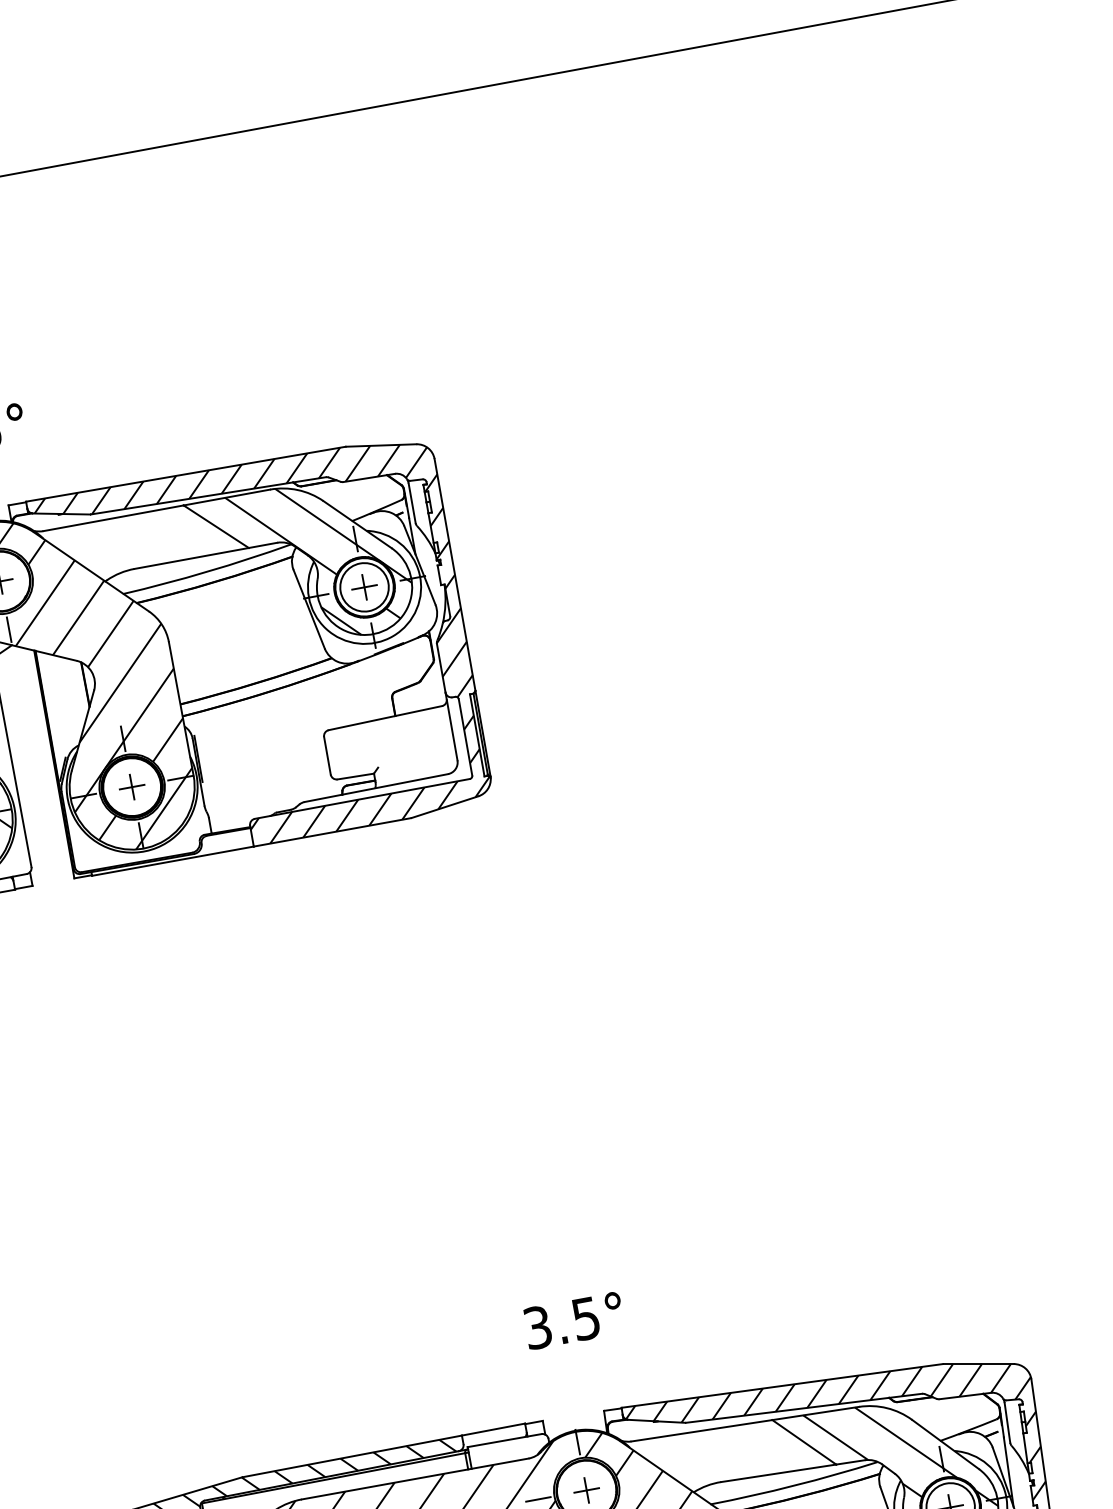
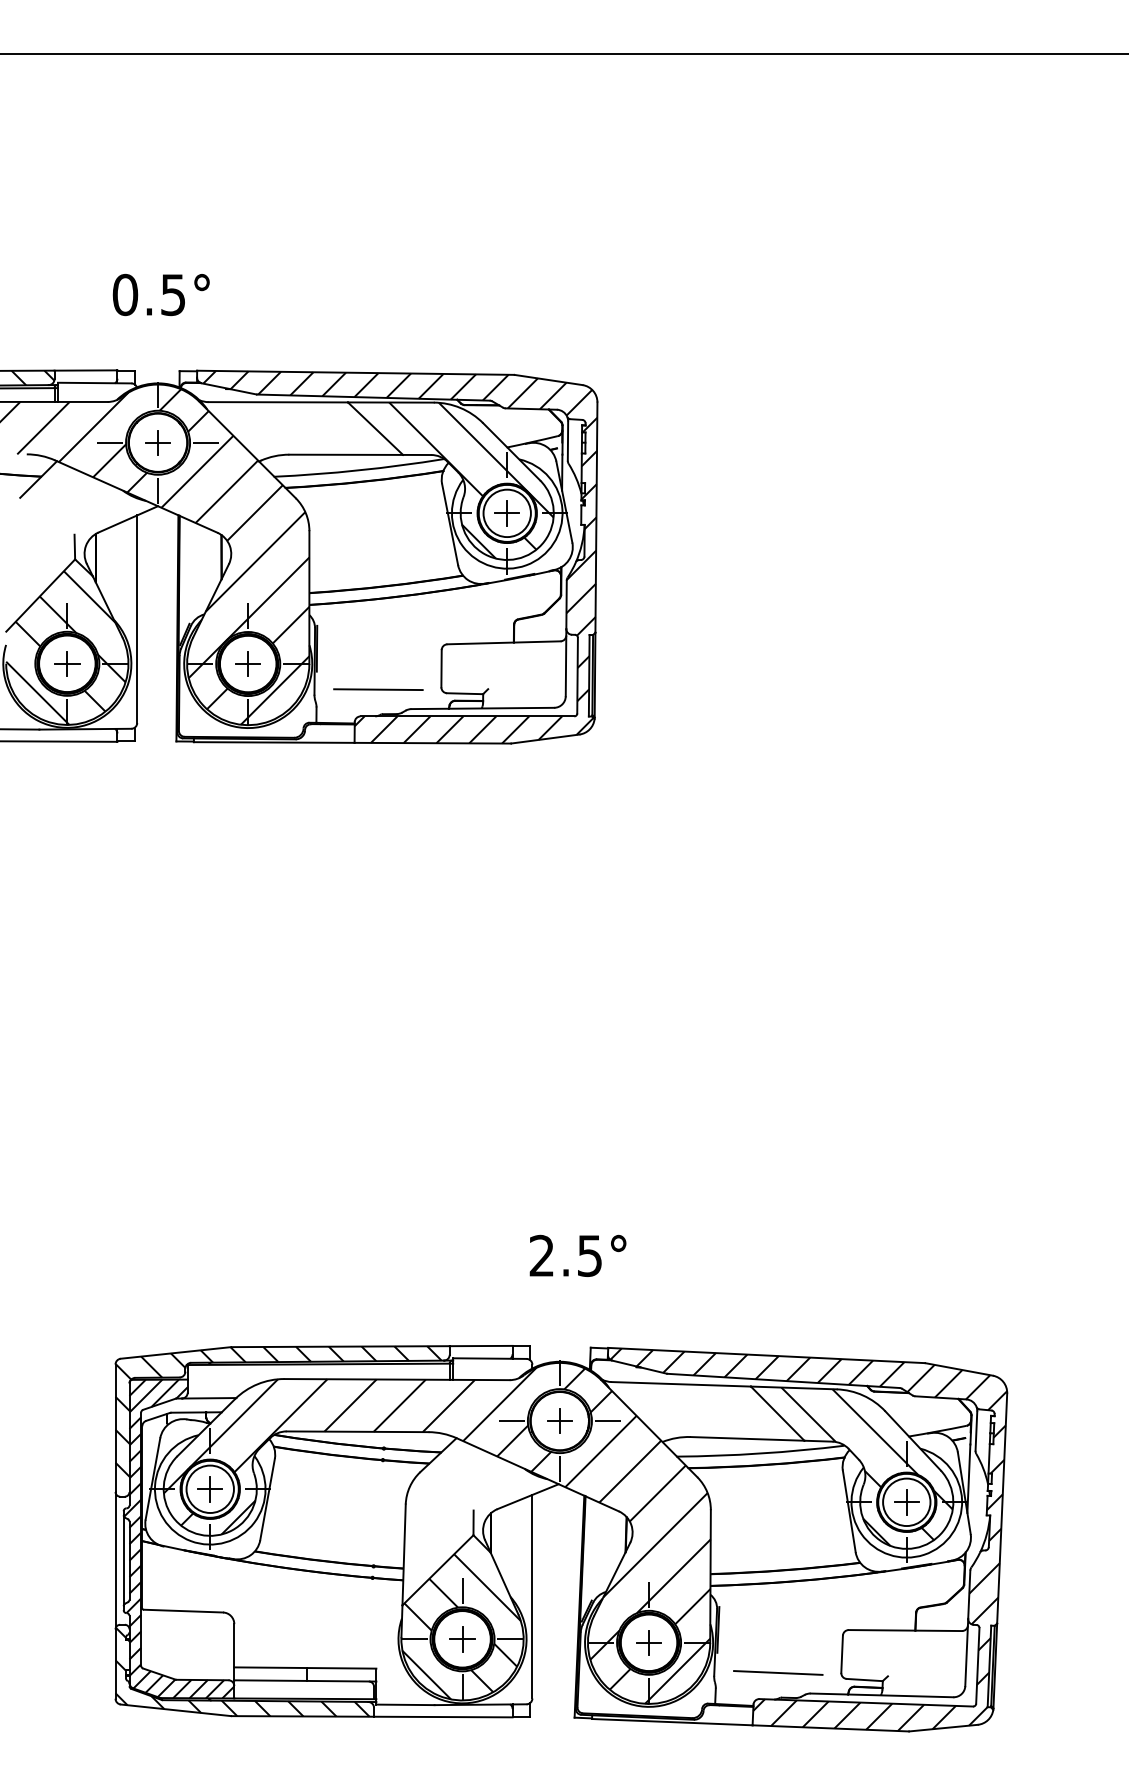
line: (48, 572) -> (206, 442), added
line: (267, 788) -> (378, 689), added
text: (537, 1327) -> (541, 1255), 3.5° -> 2.5°
line: (634, 1481) -> (607, 1421), added

